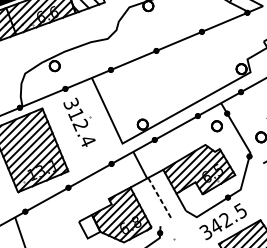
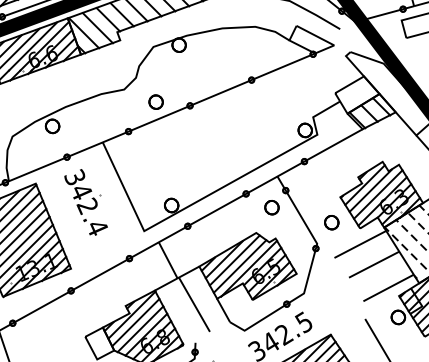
part: (130, 47) -> (155, 101), added
text: (76, 114) -> (81, 191), 312.4 -> 342.4
line: (159, 198) -> (194, 305), dashed -> solid

